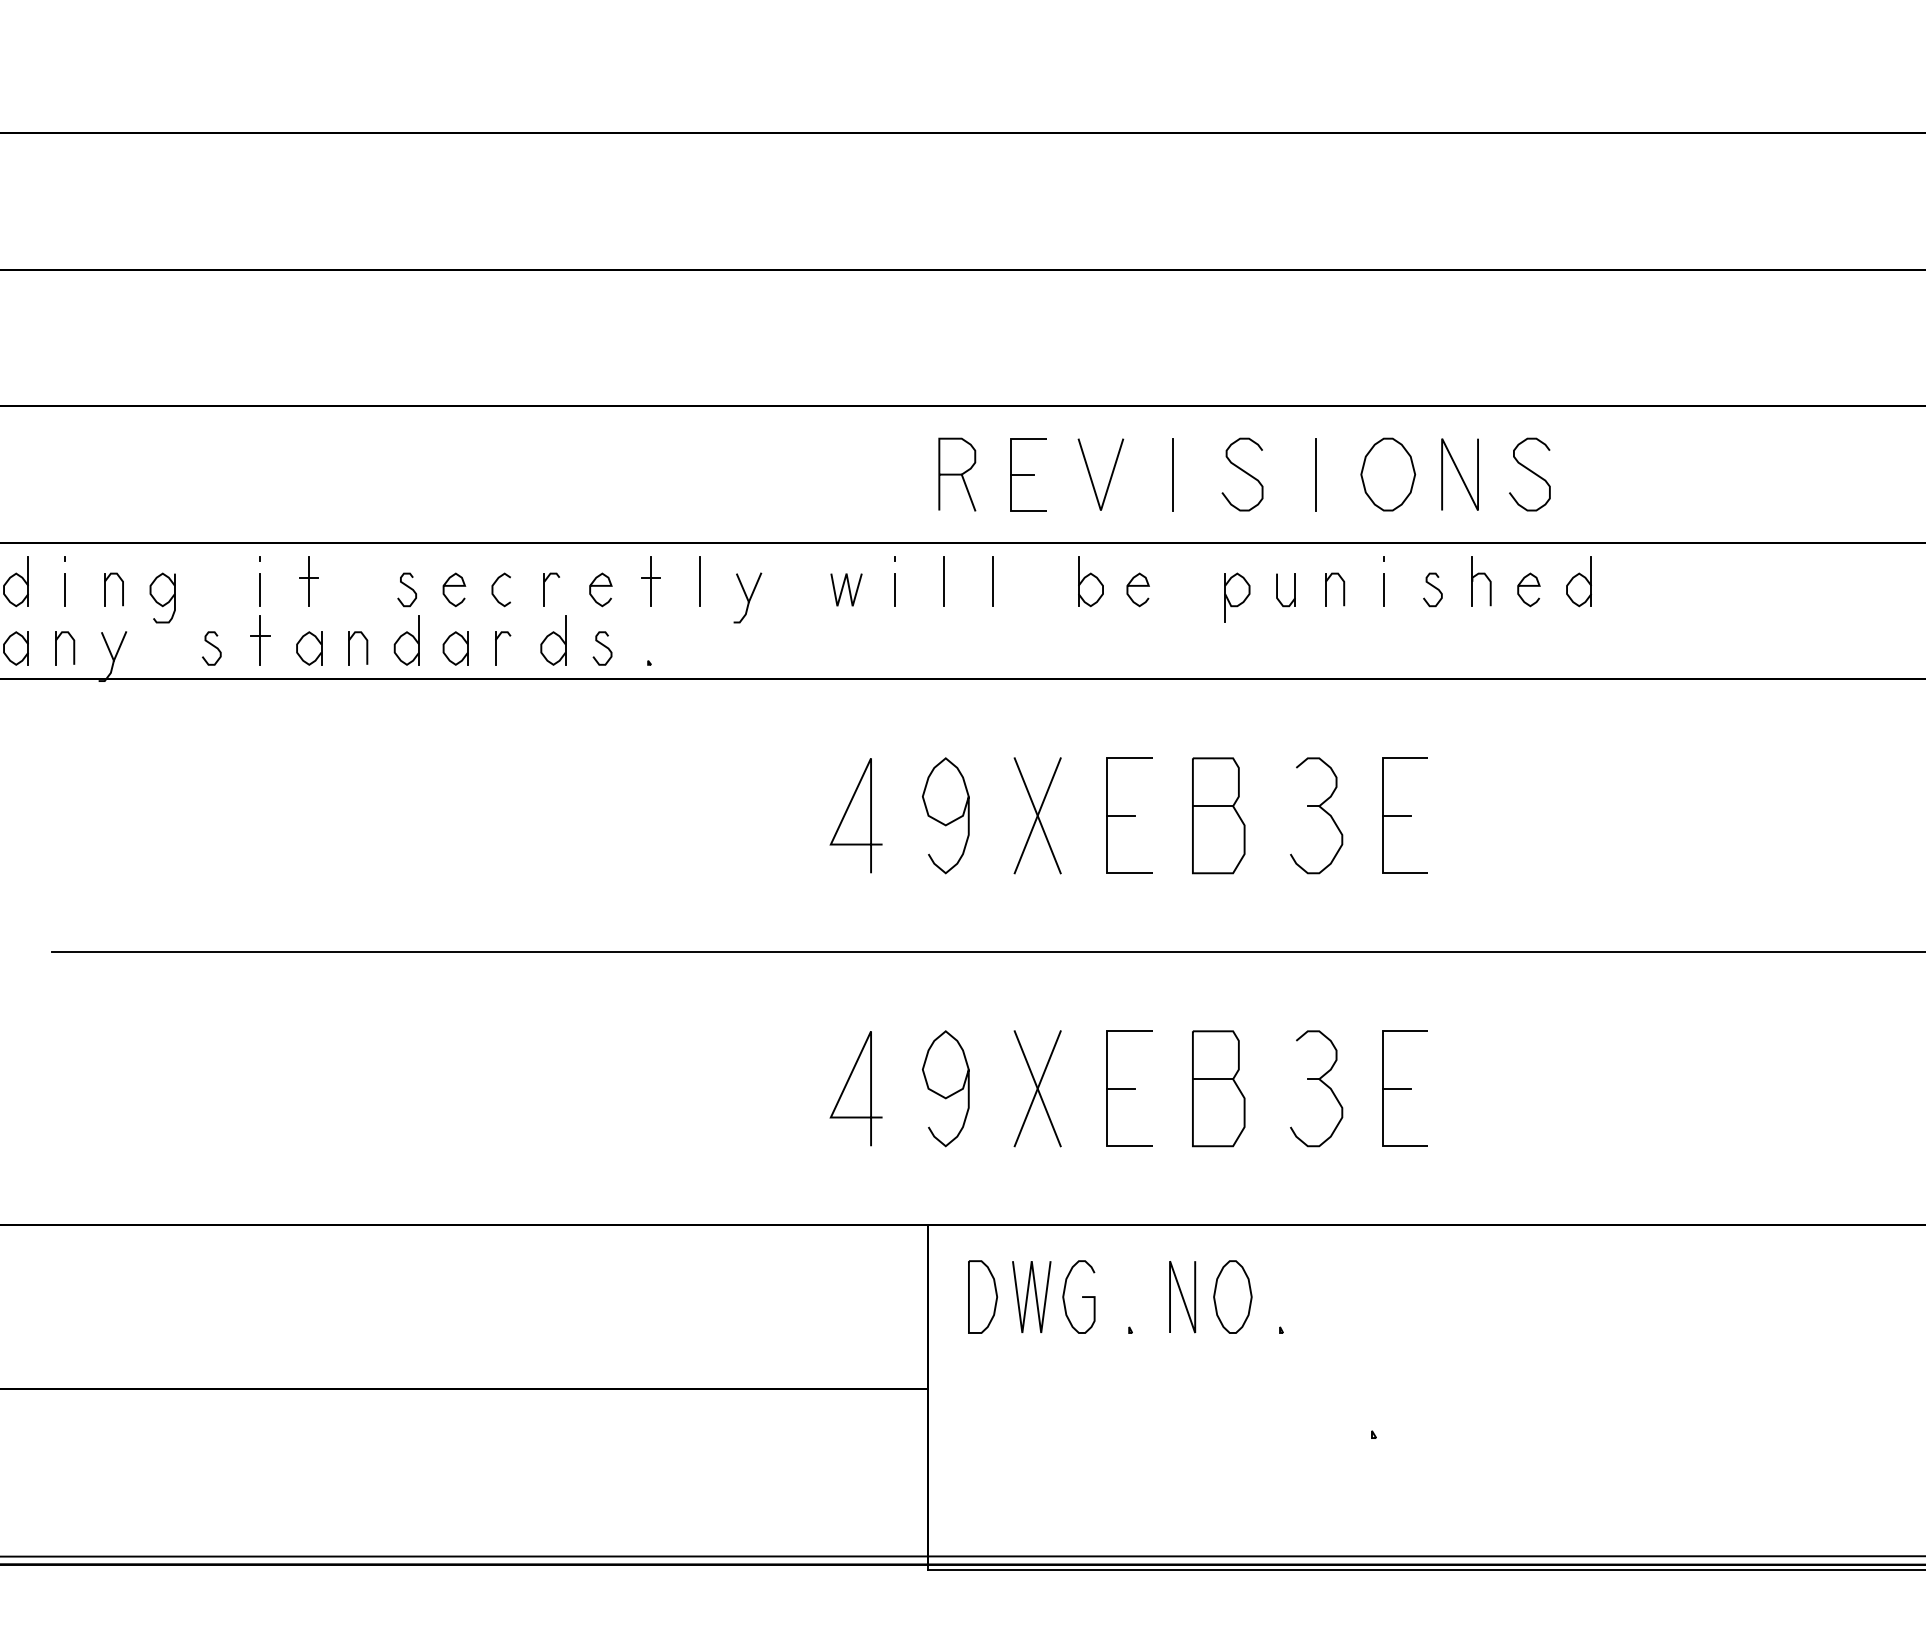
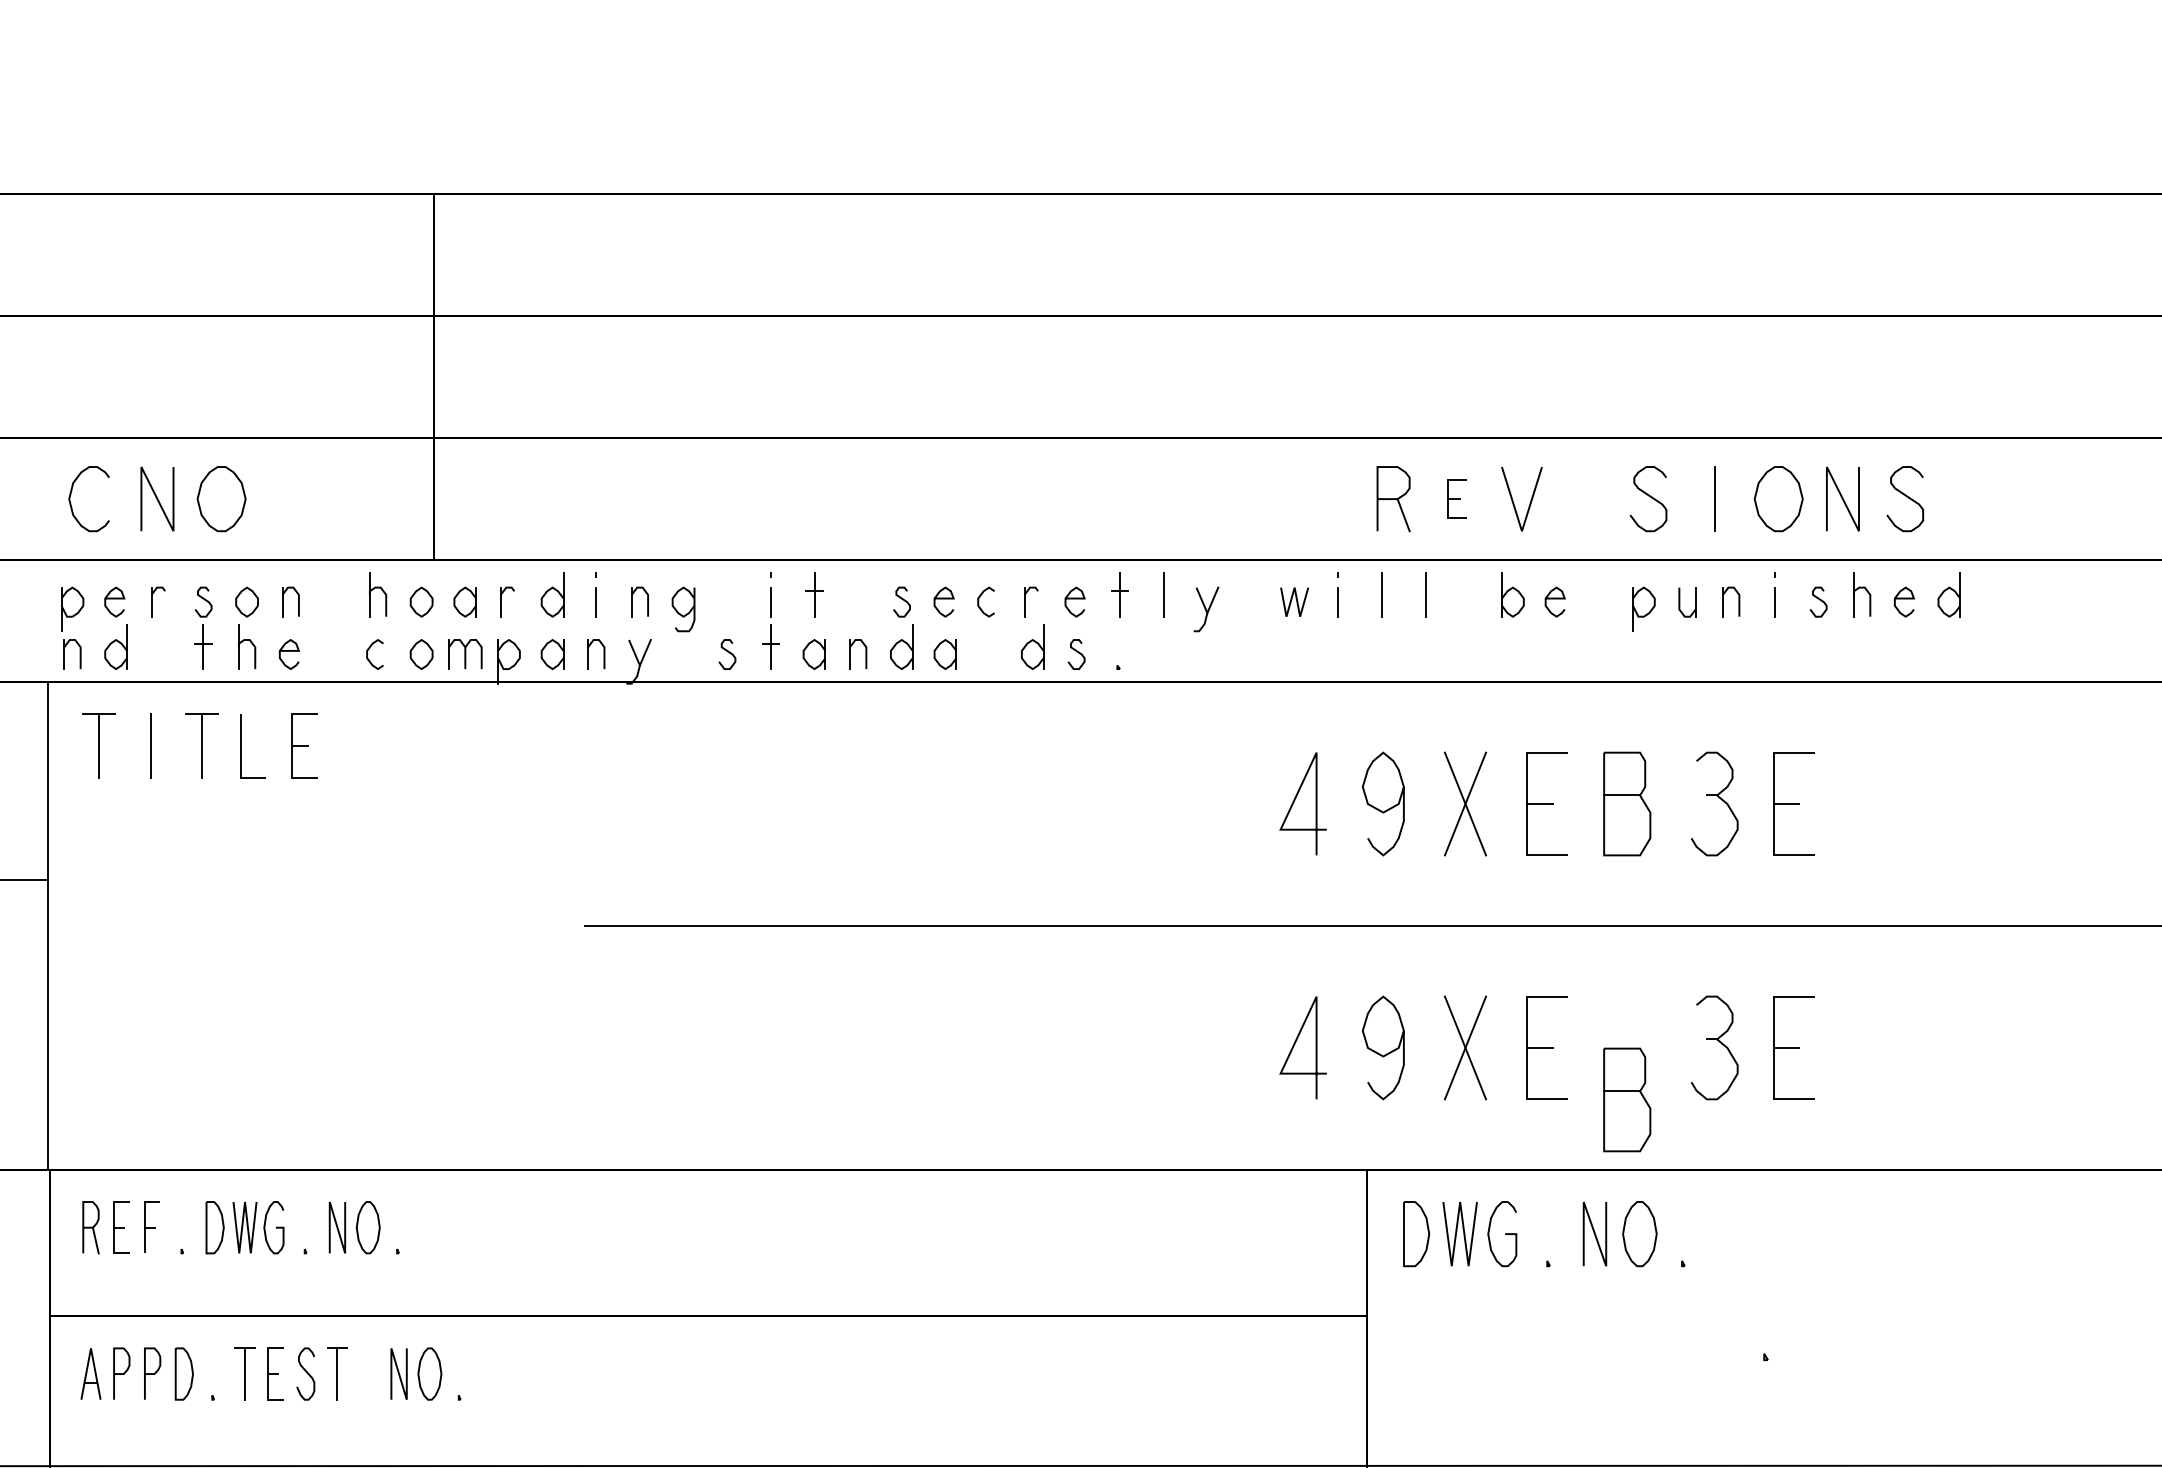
part: (1028, 473) -> (1457, 498), size x0.6
line: (1173, 475) -> (1586, 499), removed
part: (502, 648) -> (987, 654), removed
part: (1219, 1088) -> (1627, 1099), moved

